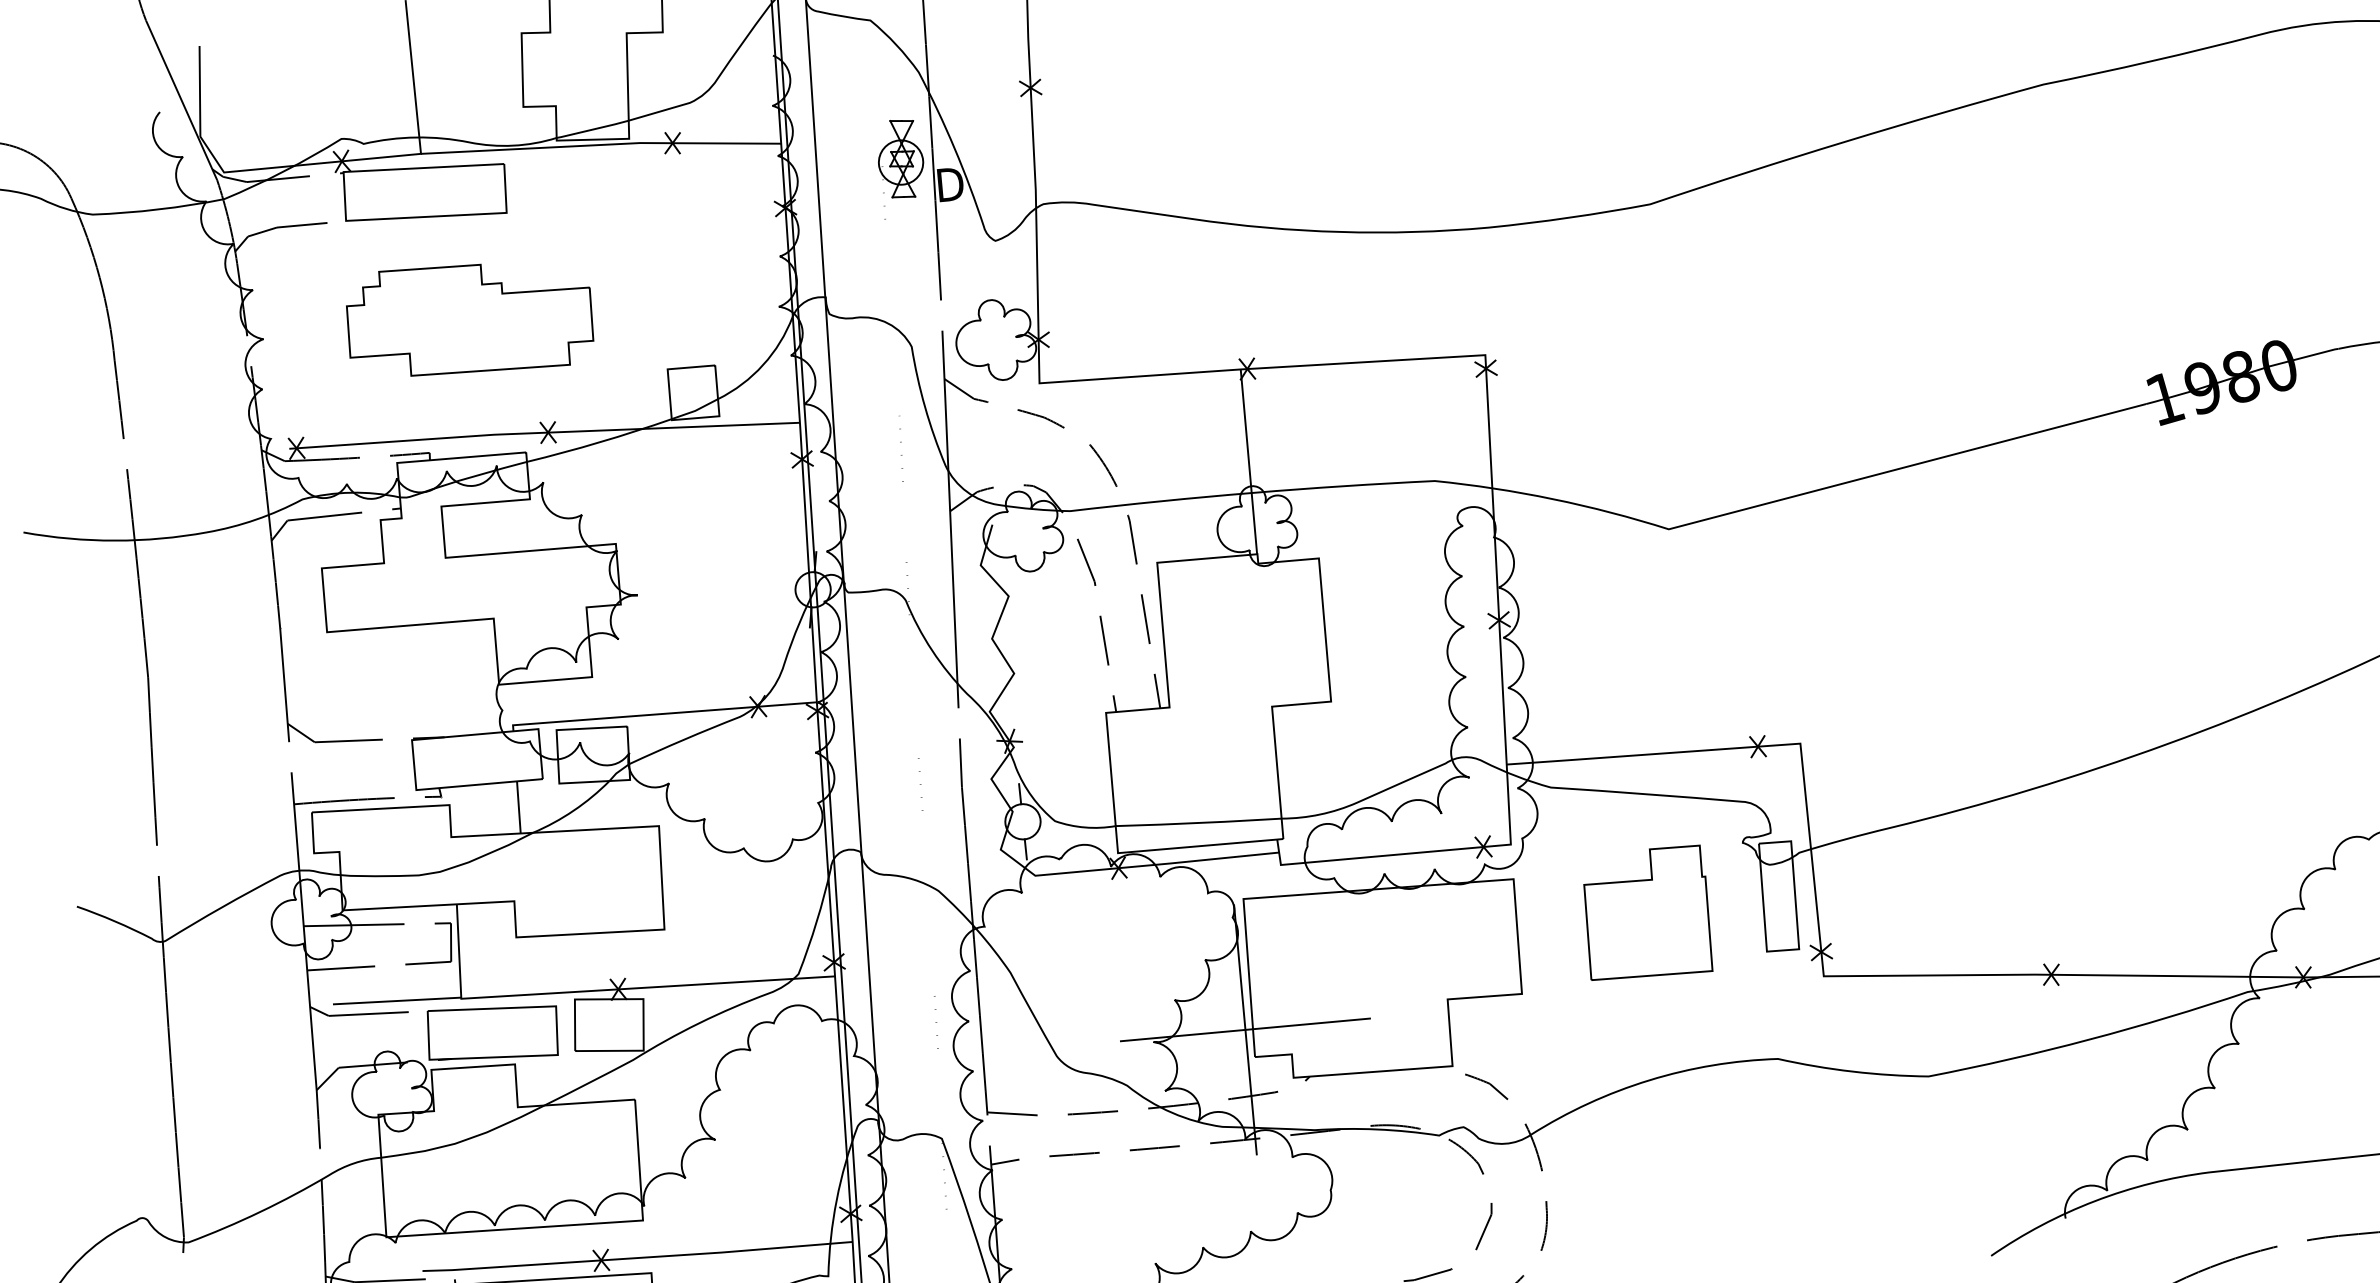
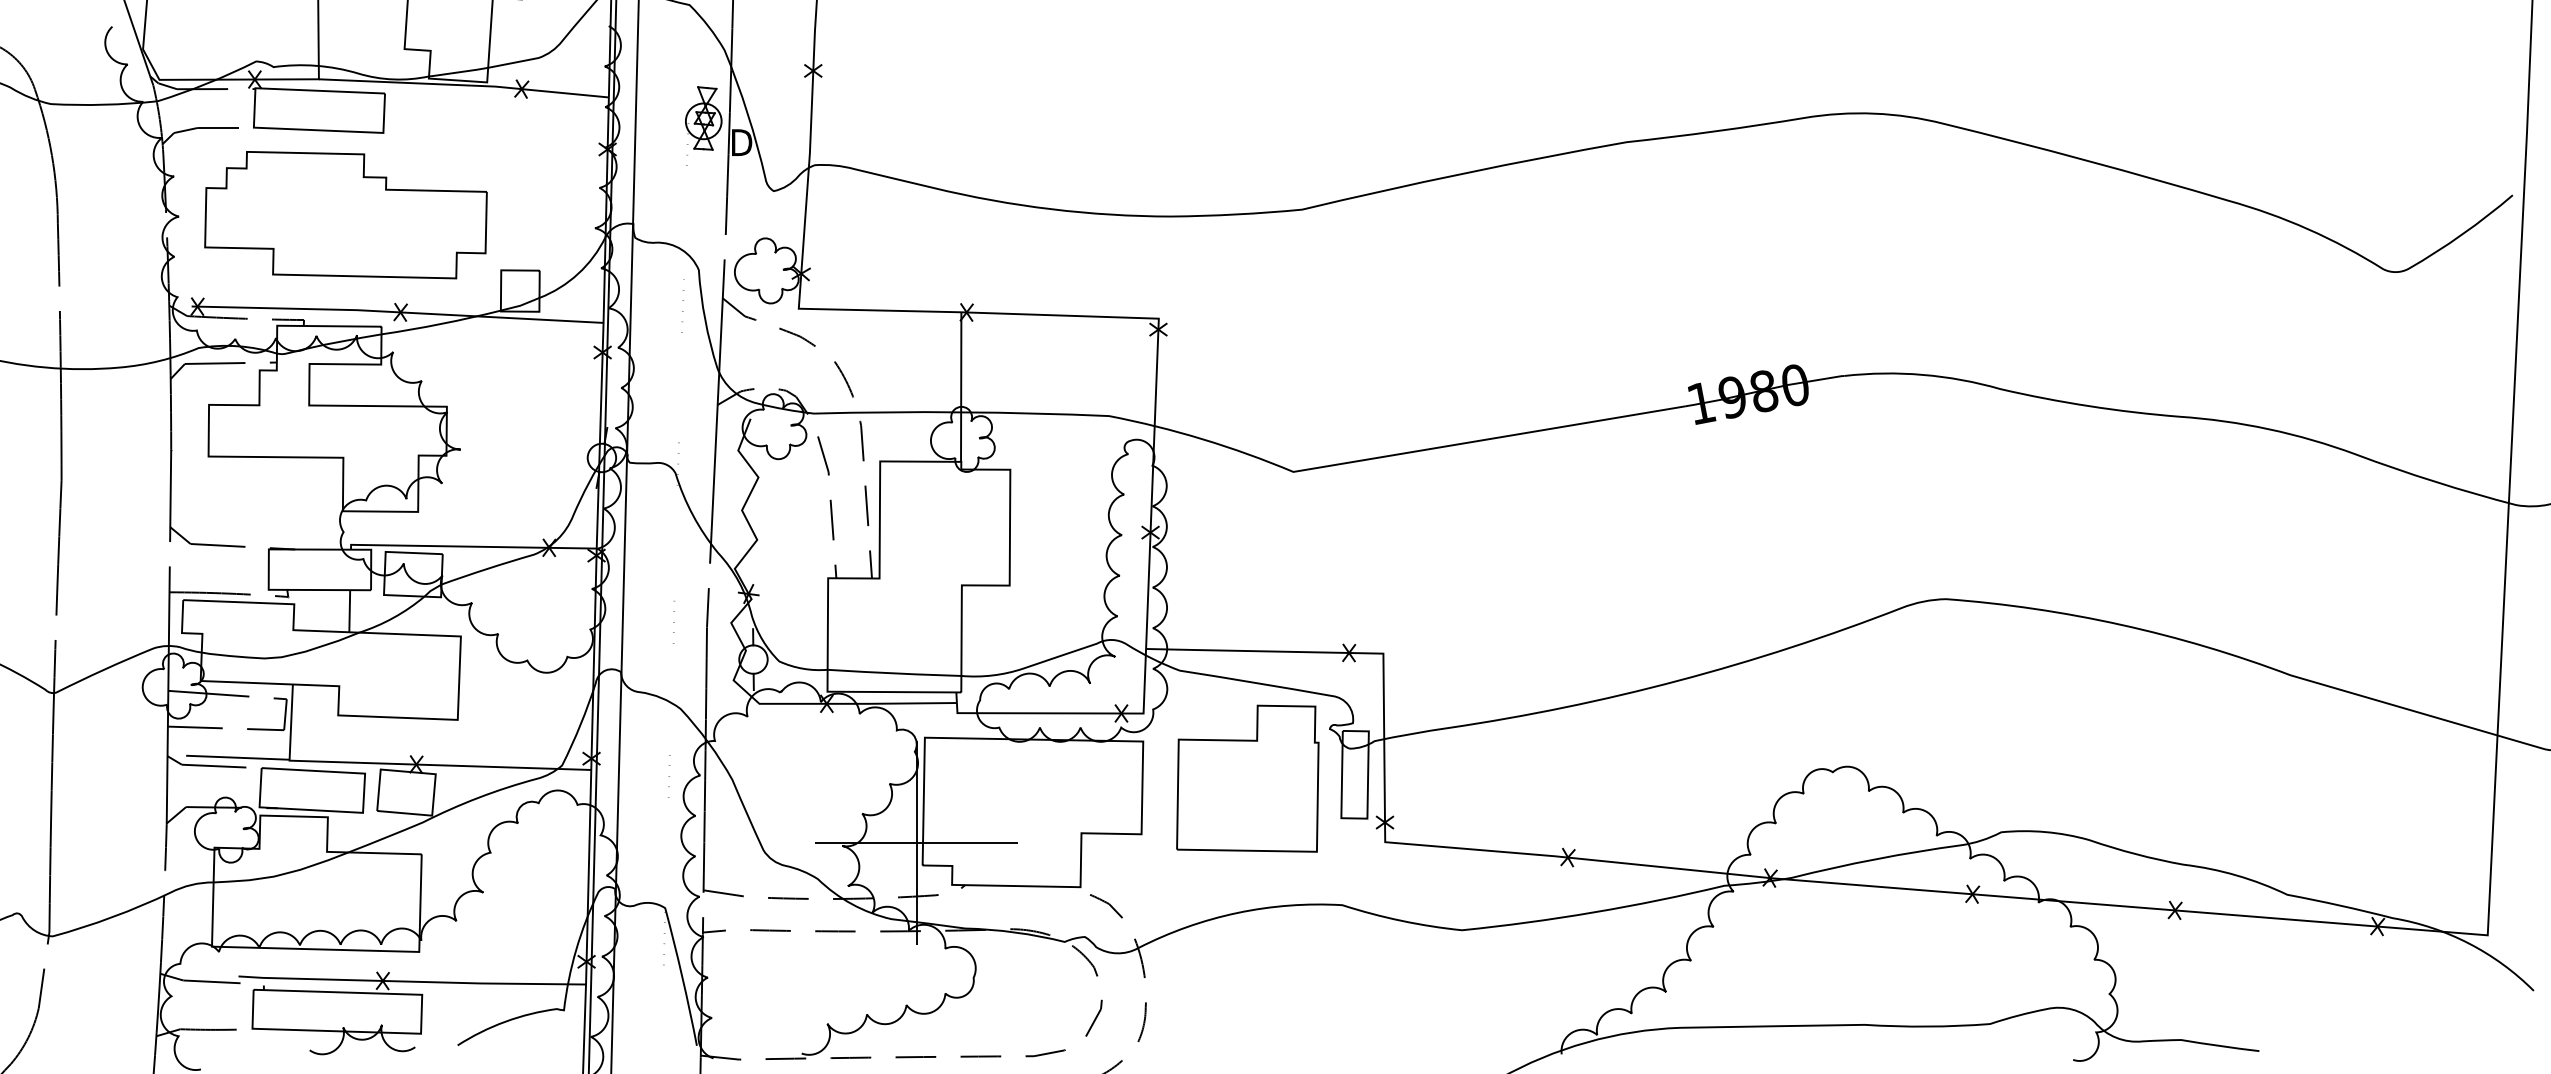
part: (469, 319) -> (345, 215), size x1.43
line: (900, 441) -> (682, 300), moved
part: (1646, 913) -> (1247, 778), size x1.43
line: (935, 1022) -> (668, 776), moved

